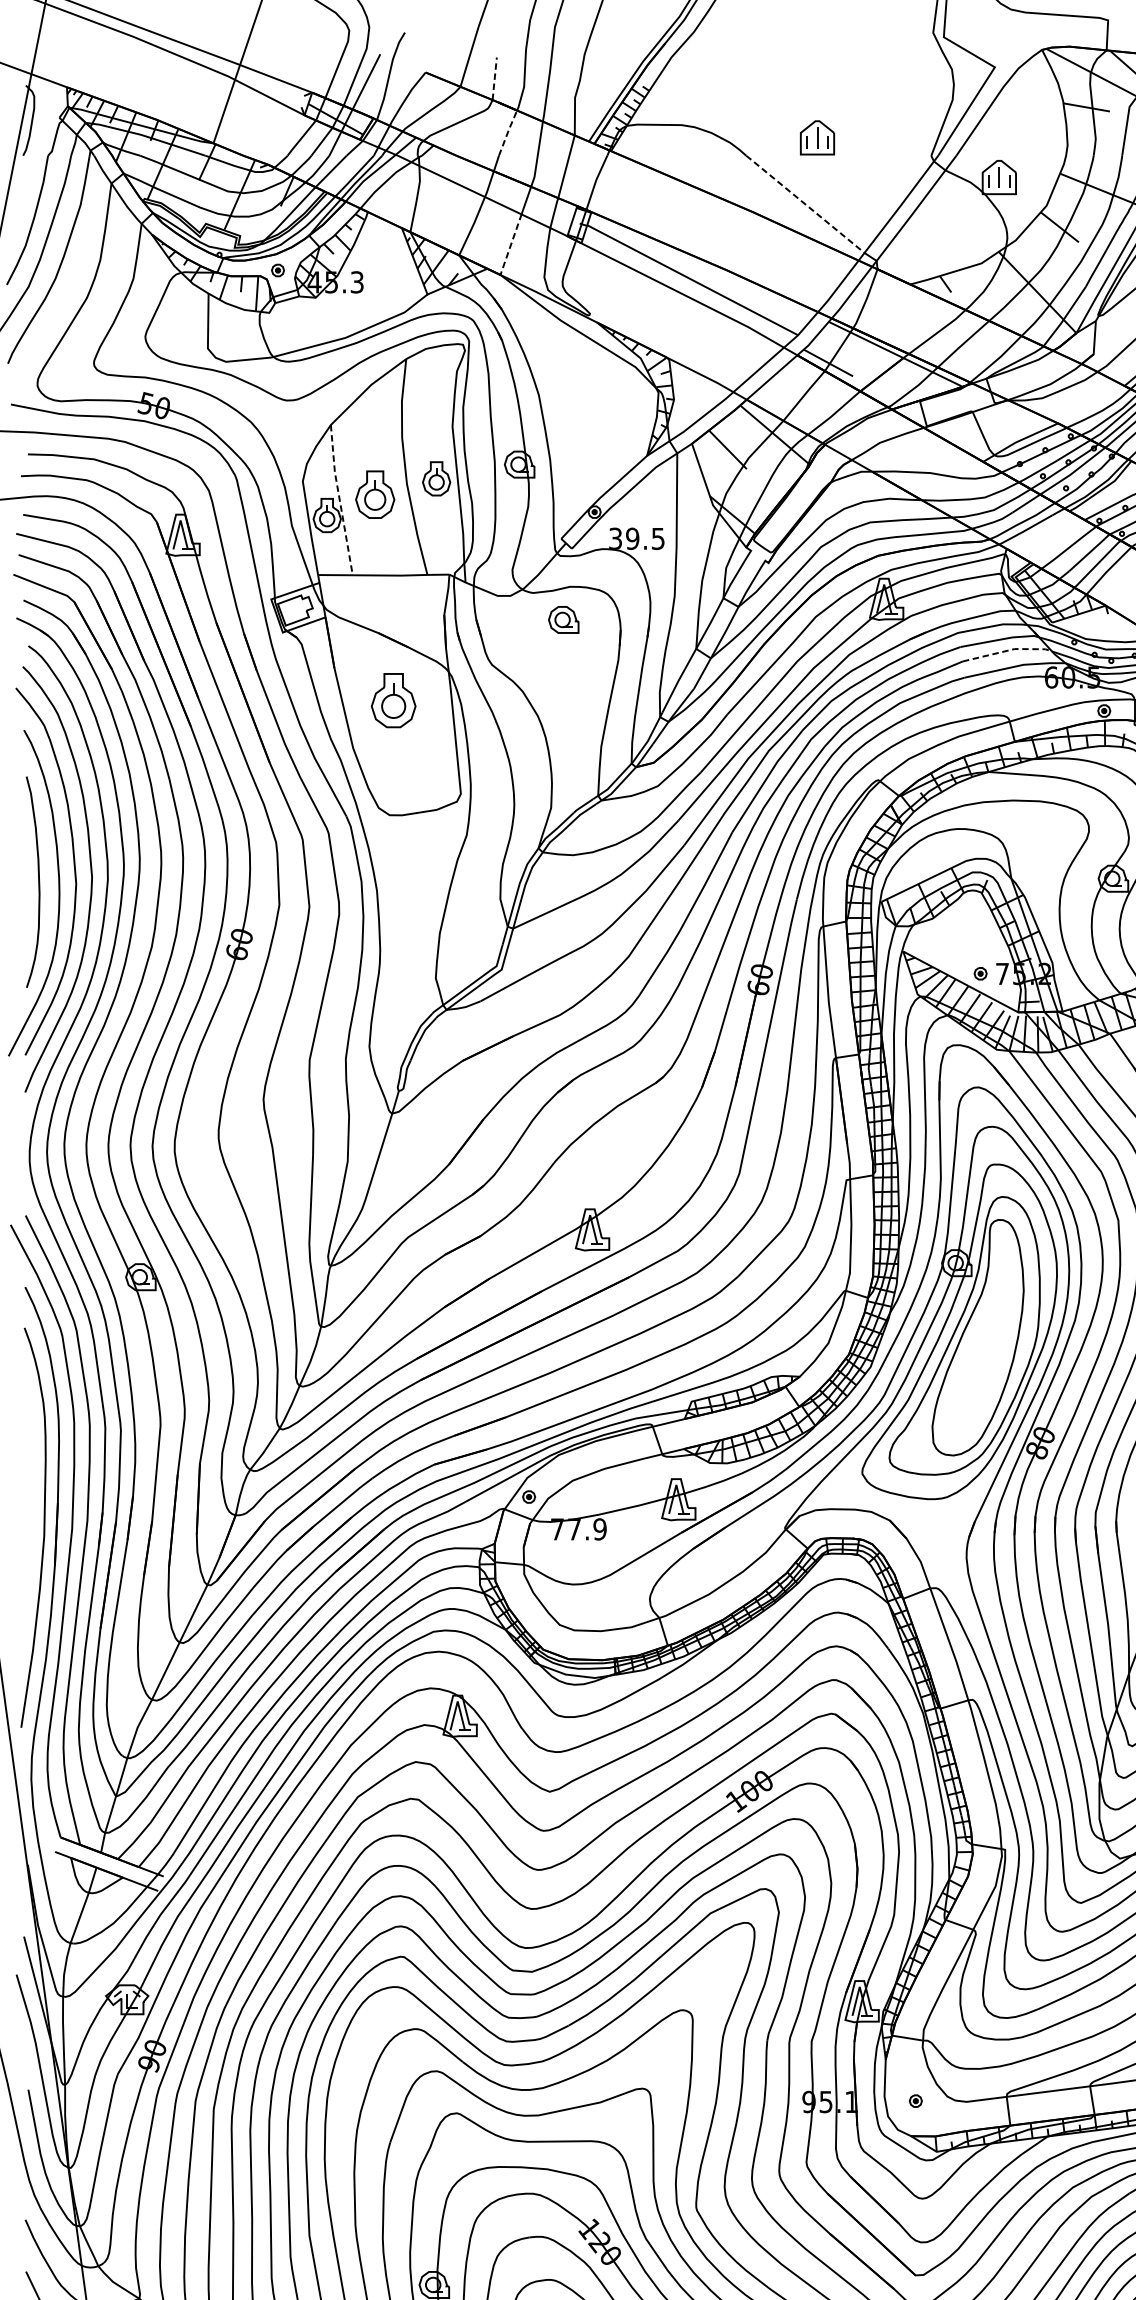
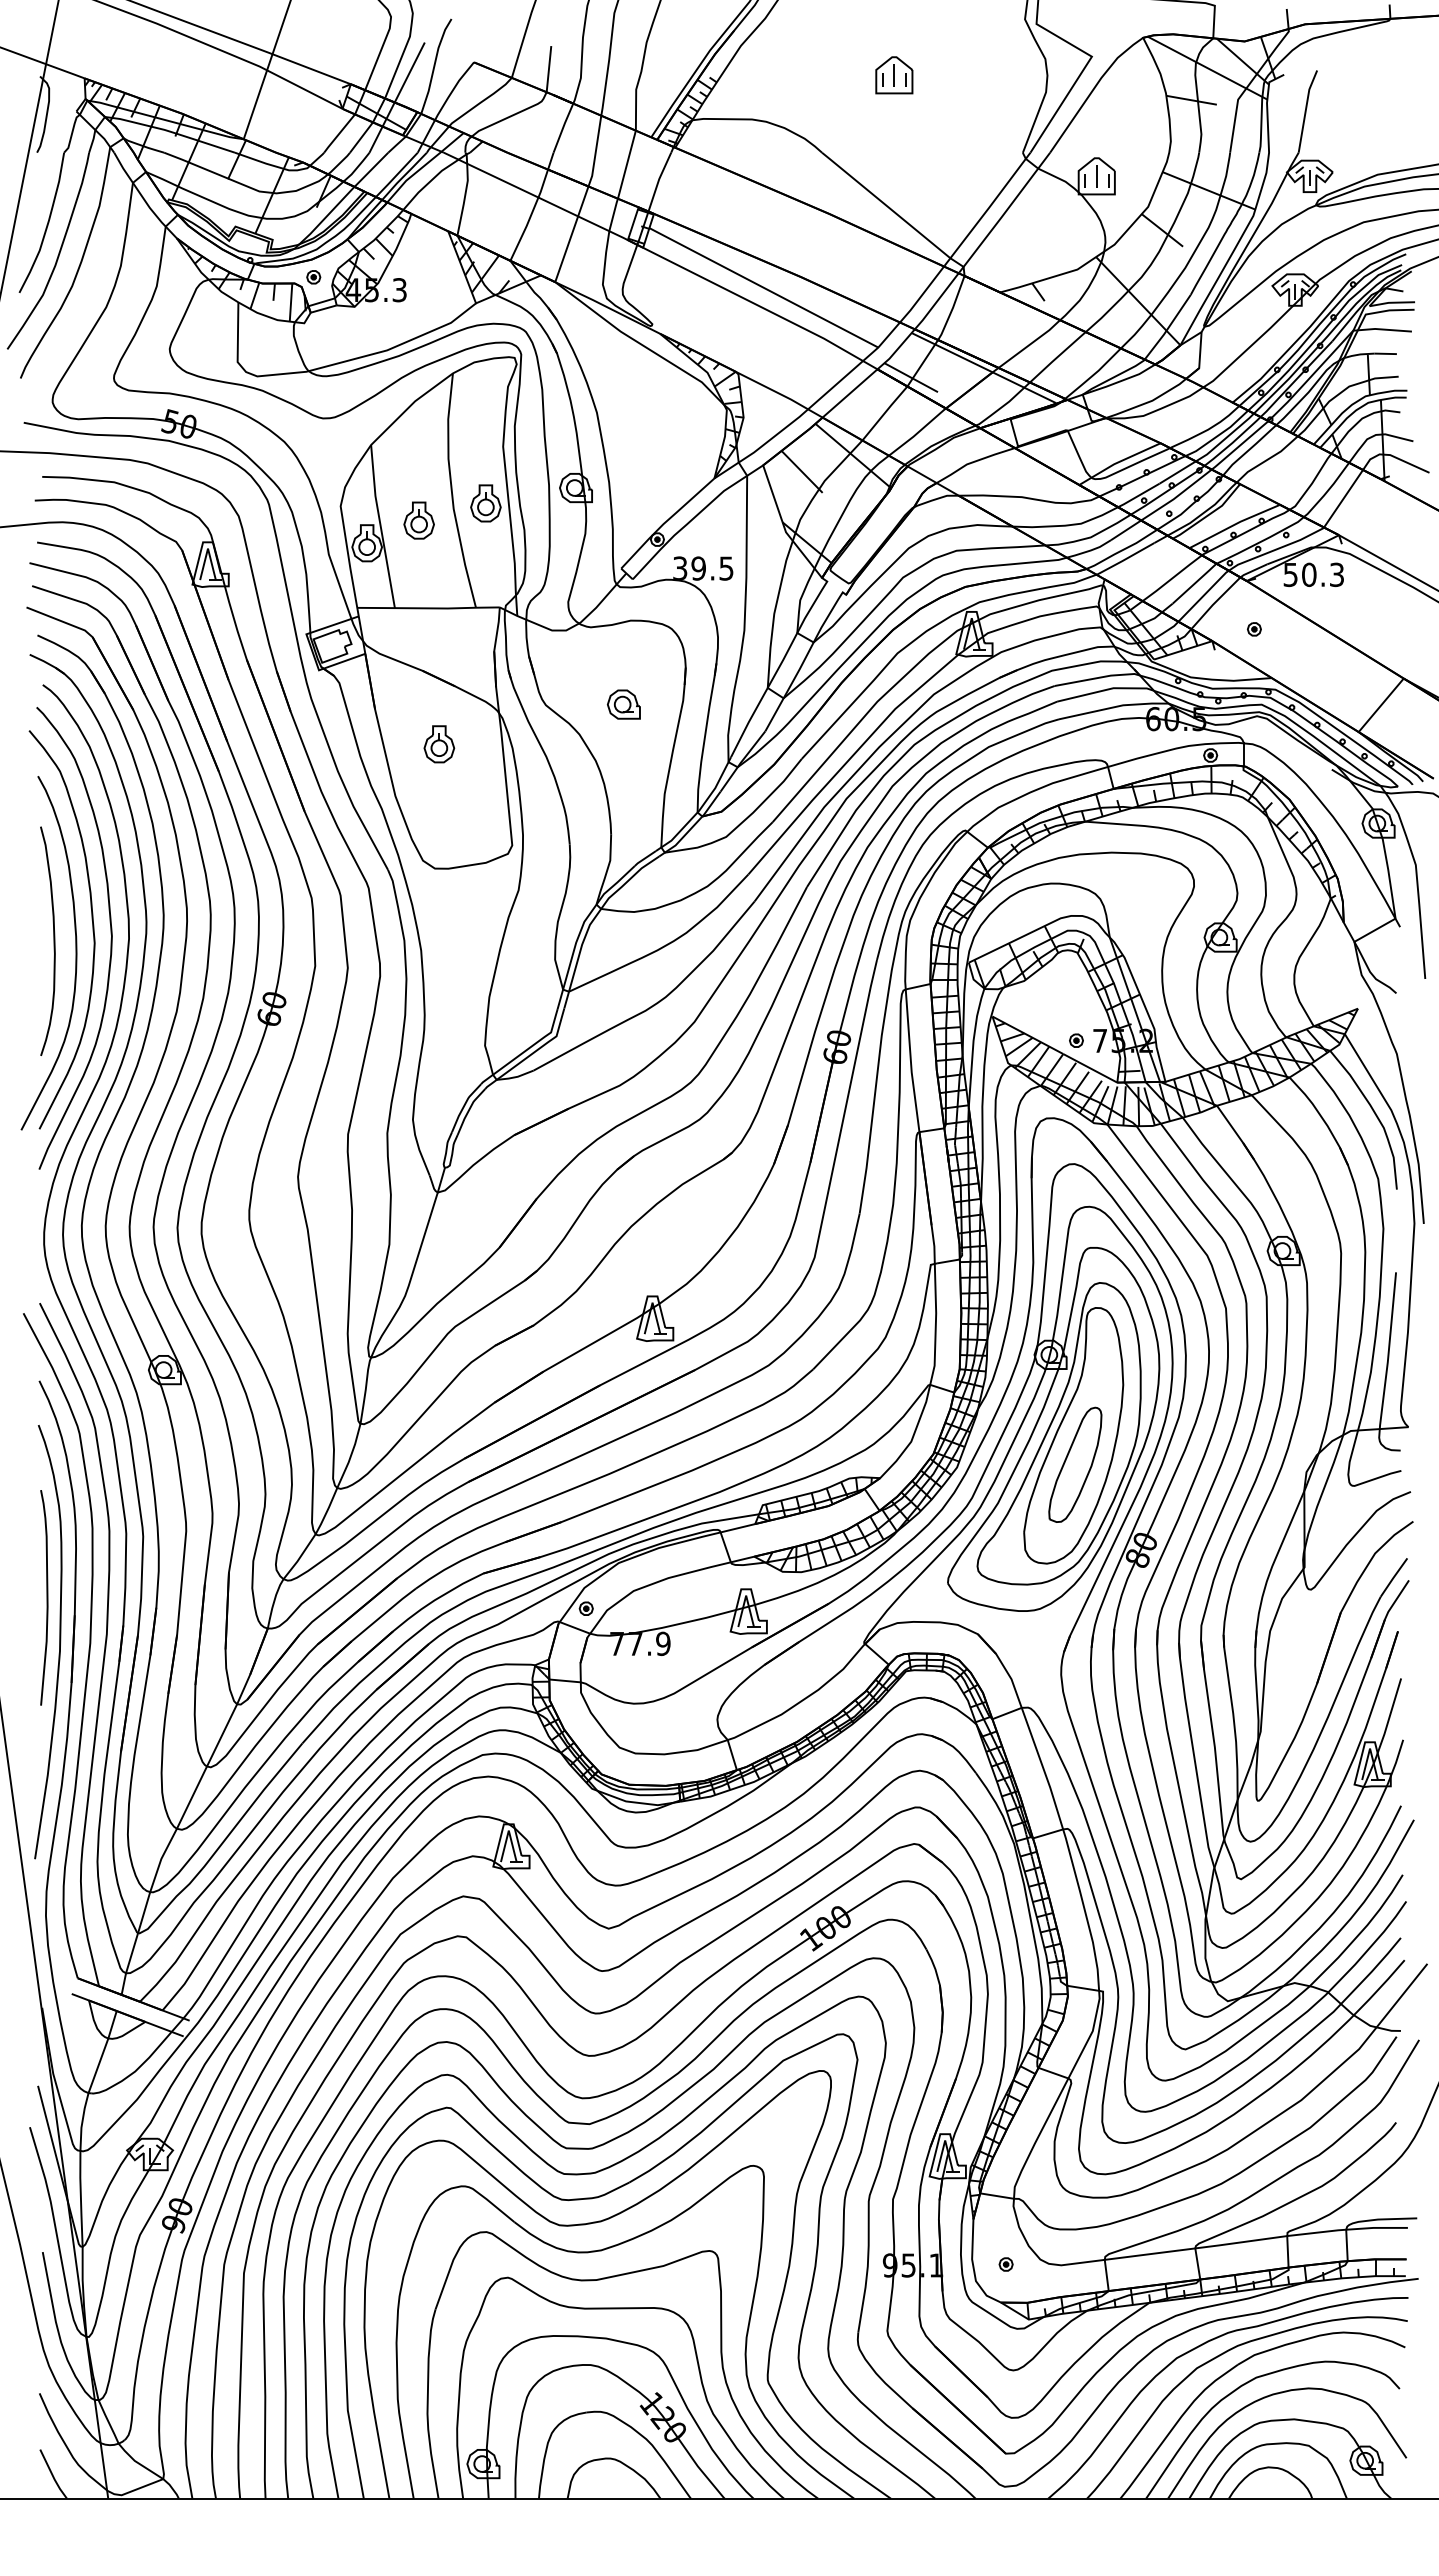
line: (495, 78) -> (549, 68), dashed -> solid
line: (508, 131) -> (563, 126), dashed -> solid
part: (817, 138) -> (894, 75), moved
line: (804, 204) -> (885, 205), dashed -> solid
line: (511, 243) -> (567, 248), dashed -> solid
part: (374, 494) -> (418, 520), size x0.71
line: (339, 500) -> (380, 526), dashed -> solid
part: (563, 619) -> (623, 704), moved
line: (1008, 650) -> (1106, 689), dashed -> solid
part: (393, 700) -> (439, 744), size x0.62
part: (979, 1364) -> (1075, 1464), added
curve: (31, 1486) -> (46, 1597), added

